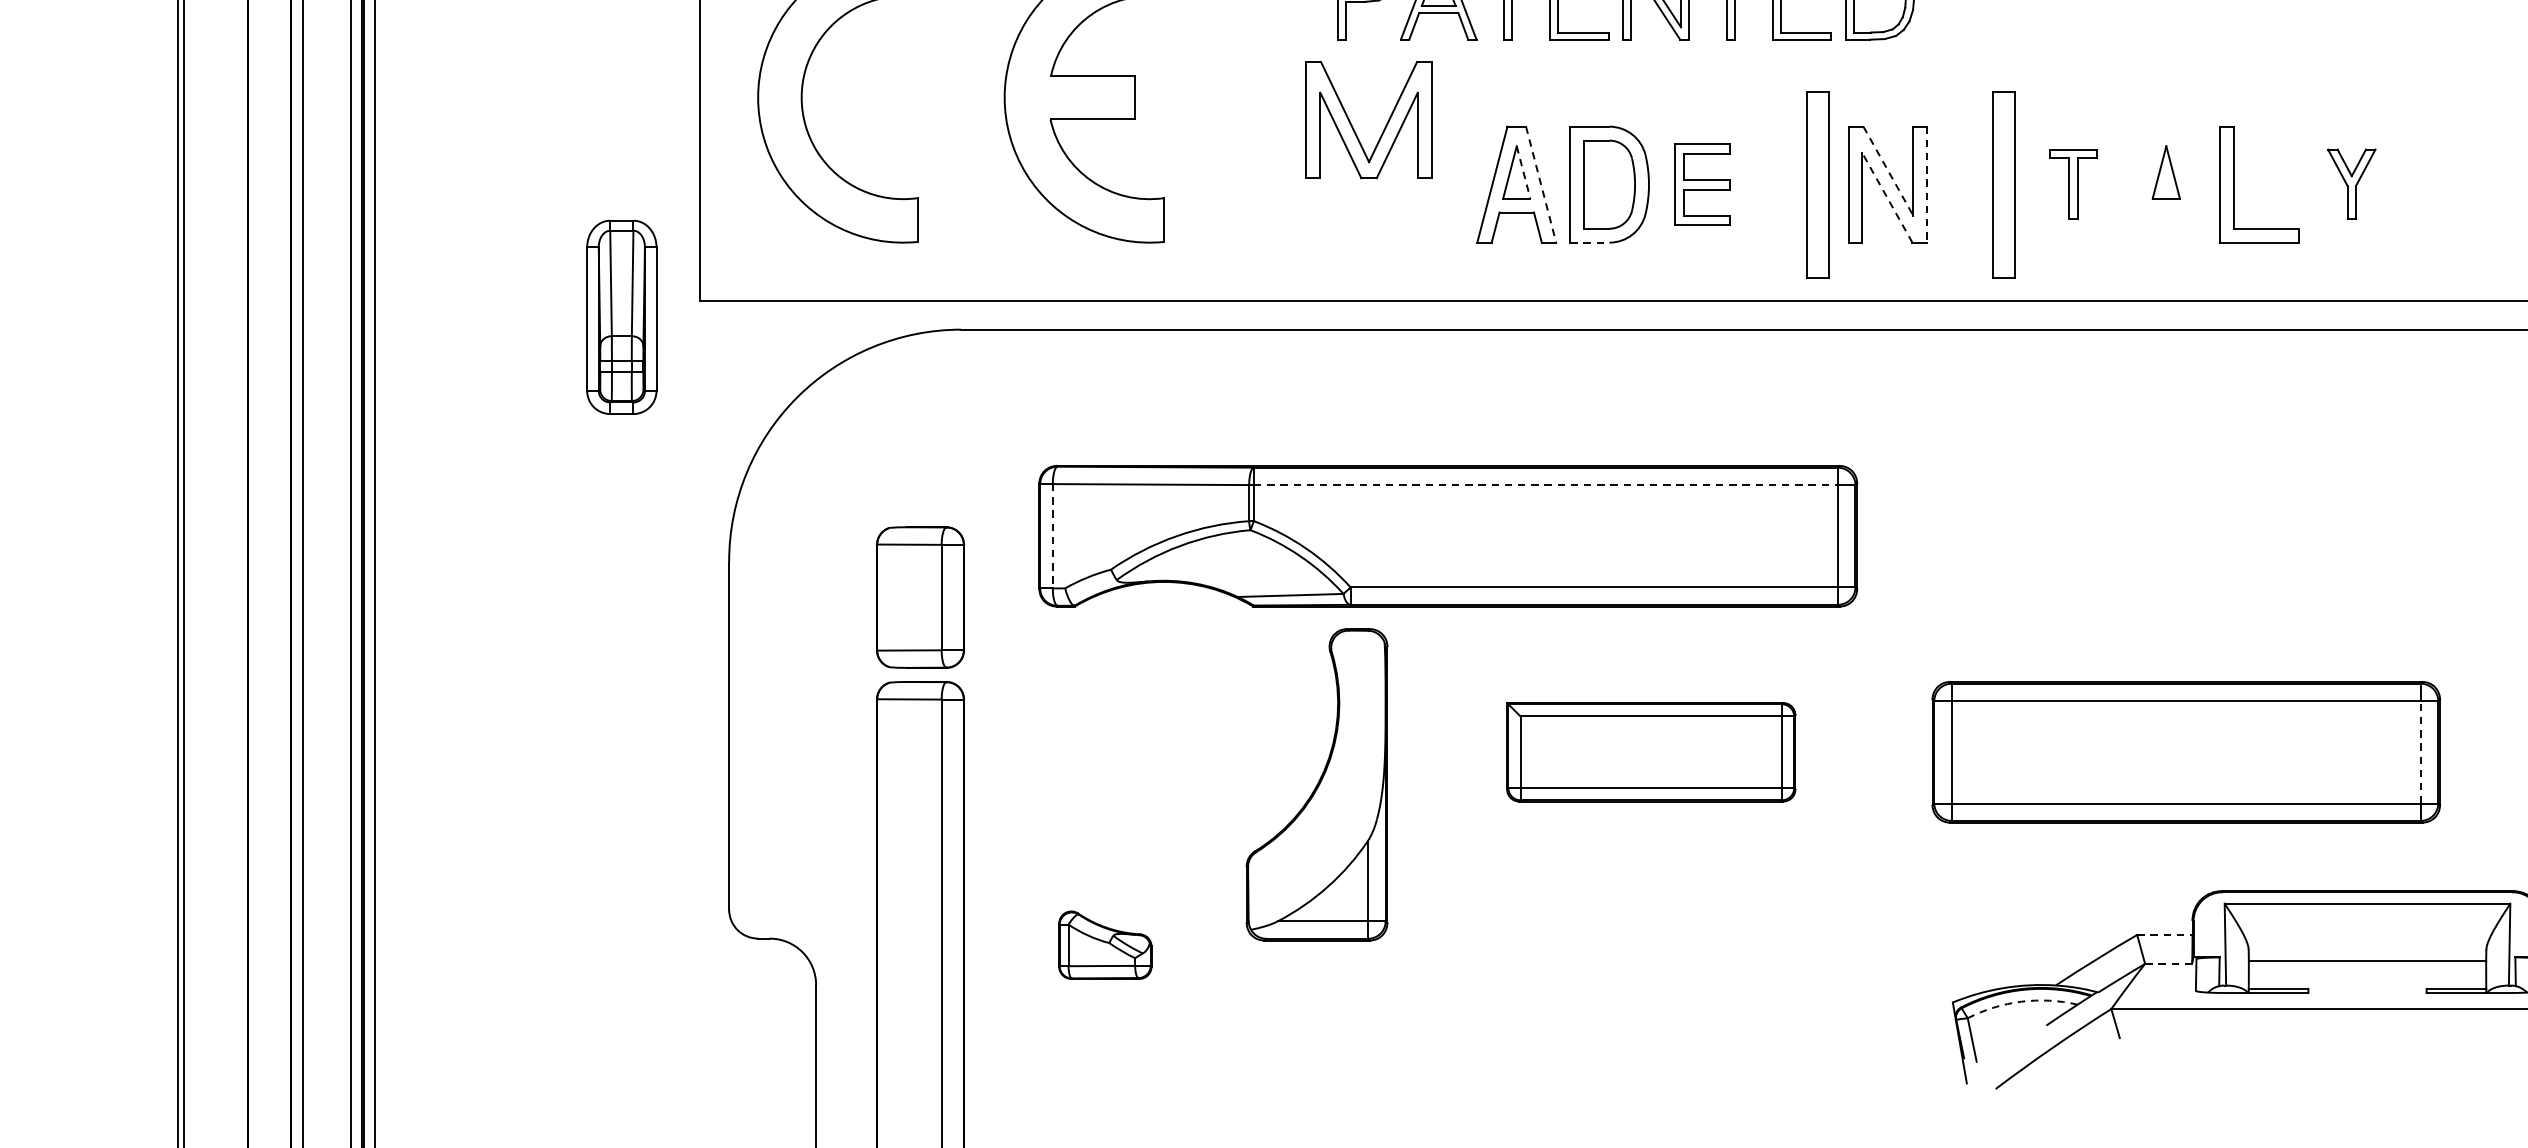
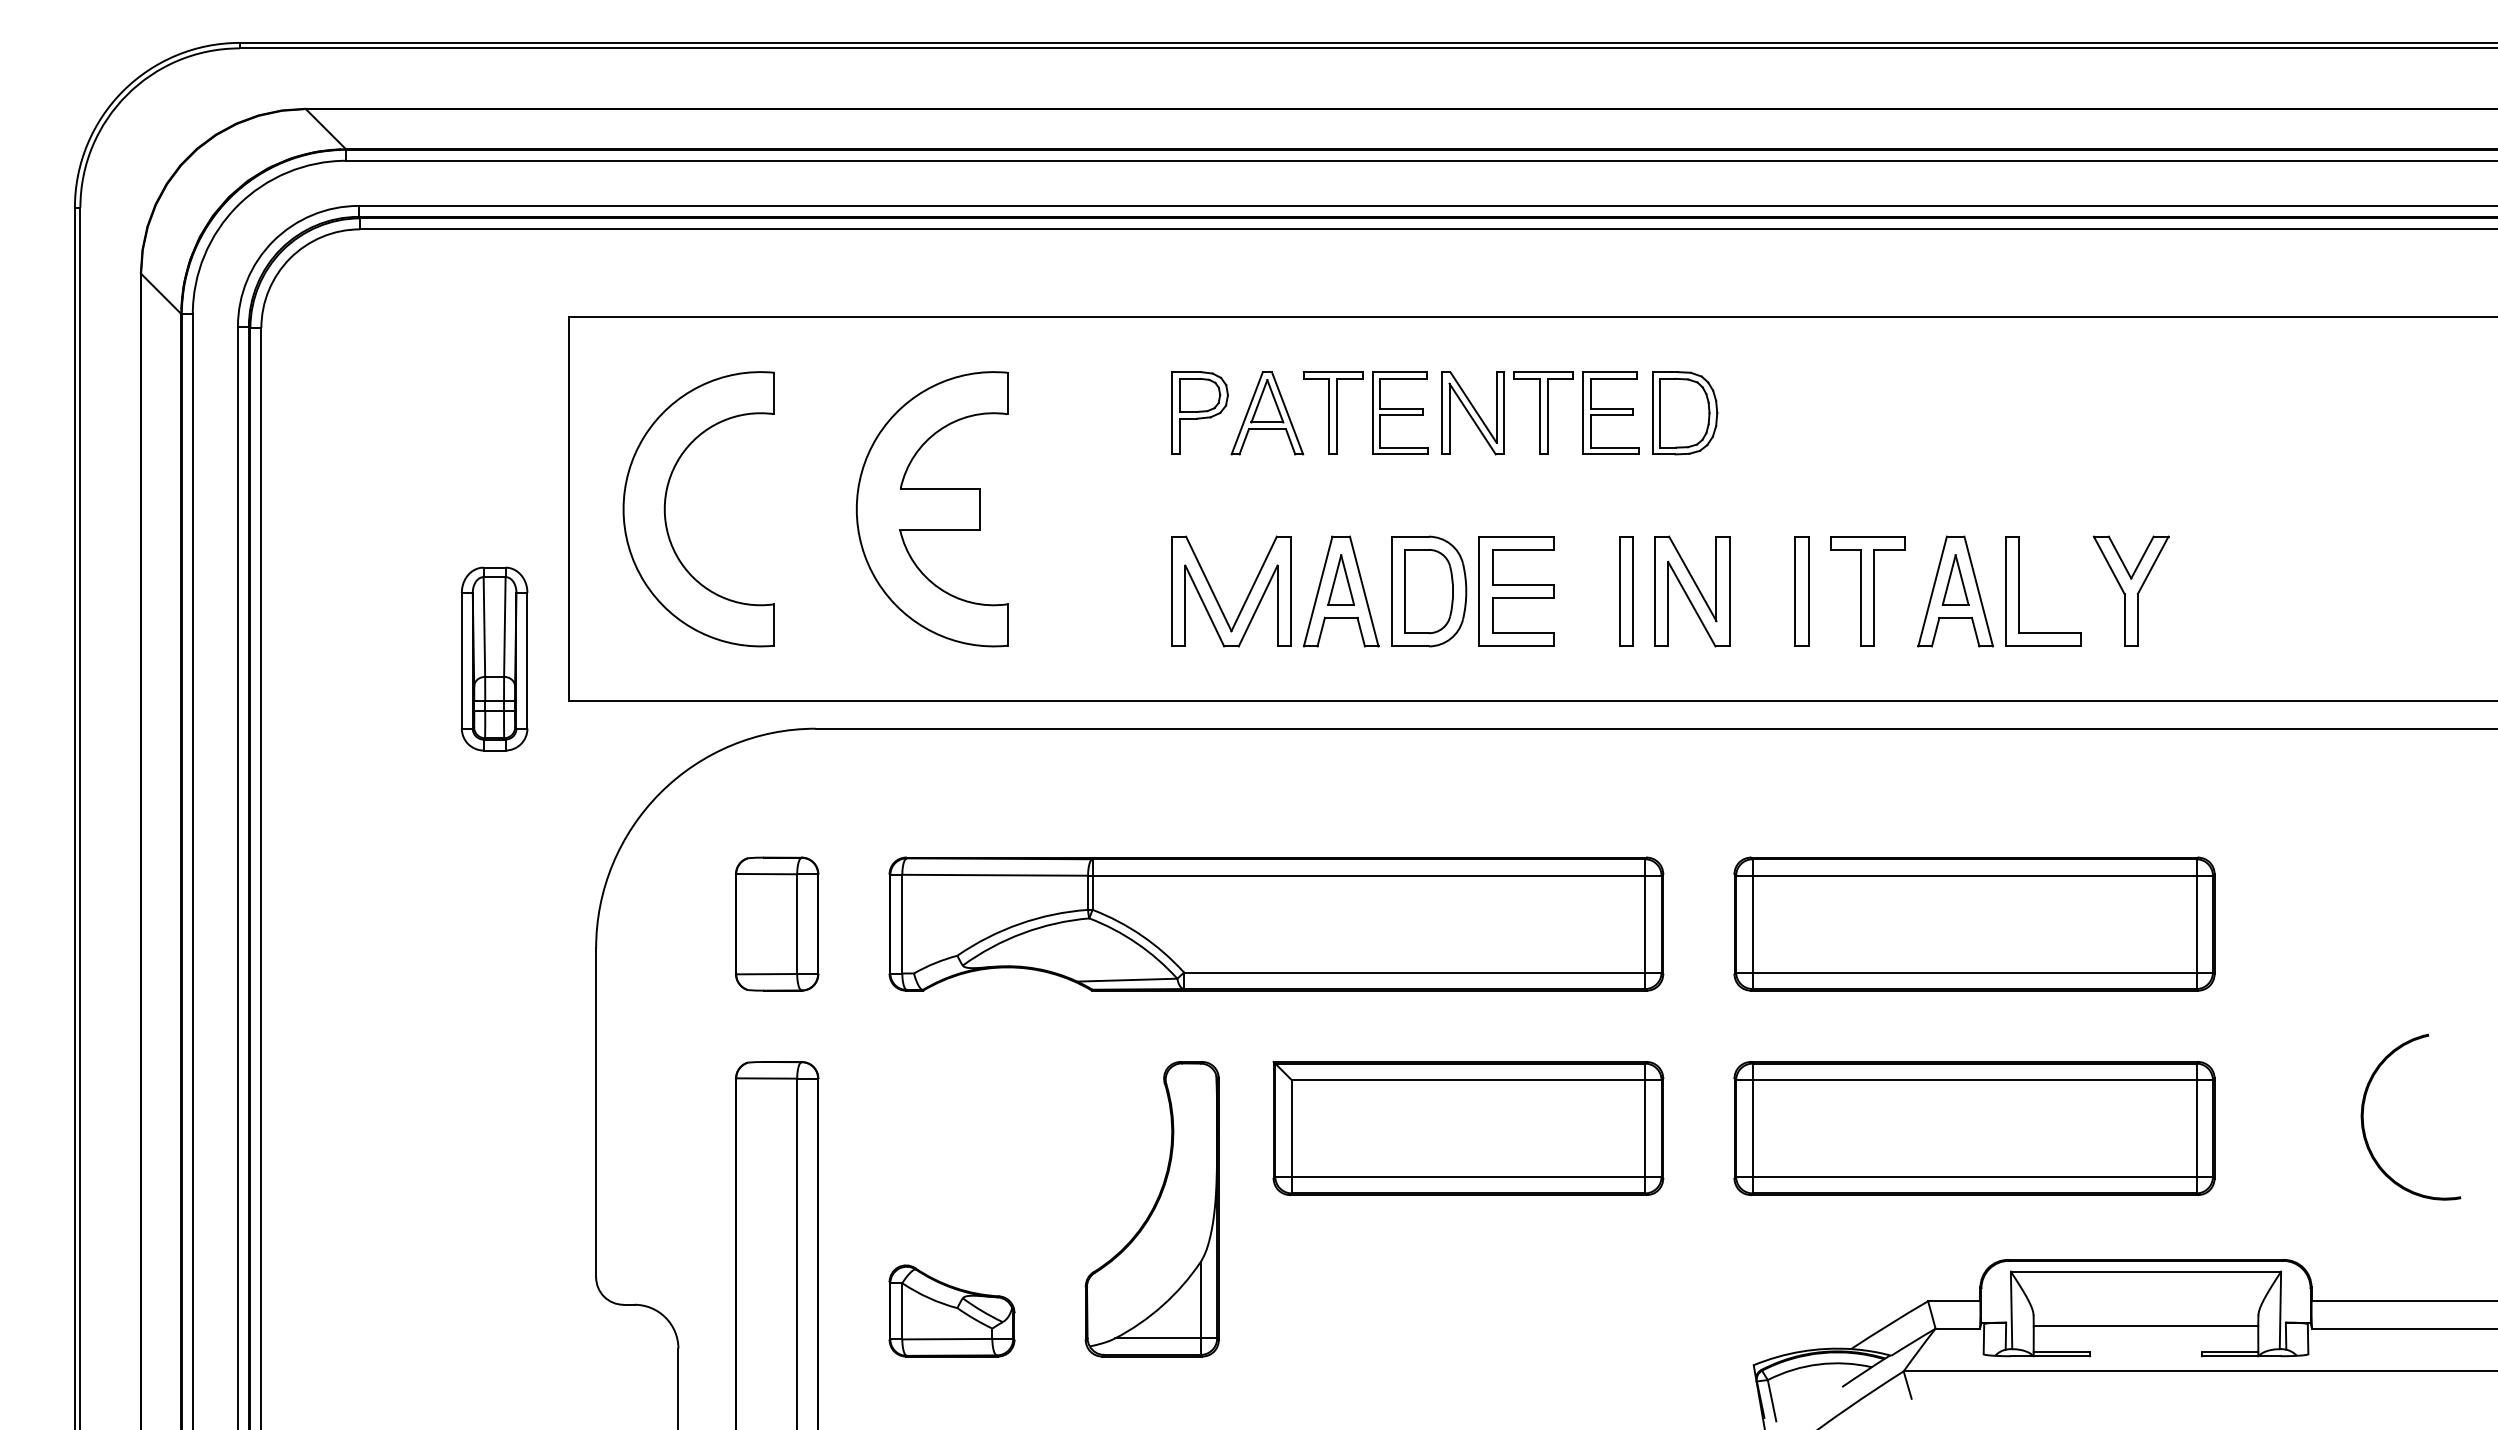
part: (1354, 128) -> (1217, 599), moved
line: (1523, 171) -> (1347, 579), dashed -> solid
line: (1889, 171) -> (1693, 579), dashed -> solid
part: (2351, 183) -> (2130, 590), size x1.67
line: (1541, 184) -> (1364, 591), dashed -> solid
part: (1702, 184) -> (1516, 591), size x1.43
part: (1818, 184) -> (1626, 591), size x0.62
line: (1927, 184) -> (1729, 591), dashed -> solid
part: (2003, 184) -> (1801, 591), size x0.62
part: (2073, 184) -> (1867, 591), size x1.67
part: (2166, 184) -> (1955, 591), added
line: (1887, 197) -> (1691, 603), dashed -> solid
line: (1590, 242) -> (1410, 646), dashed -> solid
part: (621, 316) -> (494, 658), moved
line: (1546, 484) -> (1369, 875), dashed -> solid
part: (2186, 535) -> (1974, 923), added
line: (1053, 536) -> (902, 924), dashed -> solid
part: (920, 596) -> (777, 923), moved
part: (1651, 752) -> (1468, 1128), size x1.43
line: (2420, 752) -> (2196, 1128), dashed -> solid
part: (1316, 783) -> (1151, 1208), moved
line: (2165, 935) -> (1954, 1301), dashed -> solid
part: (1104, 944) -> (951, 1310), size x1.43
line: (2169, 963) -> (1958, 1328), dashed -> solid
arc: (2021, 1001) -> (1818, 1364), dashed -> solid

